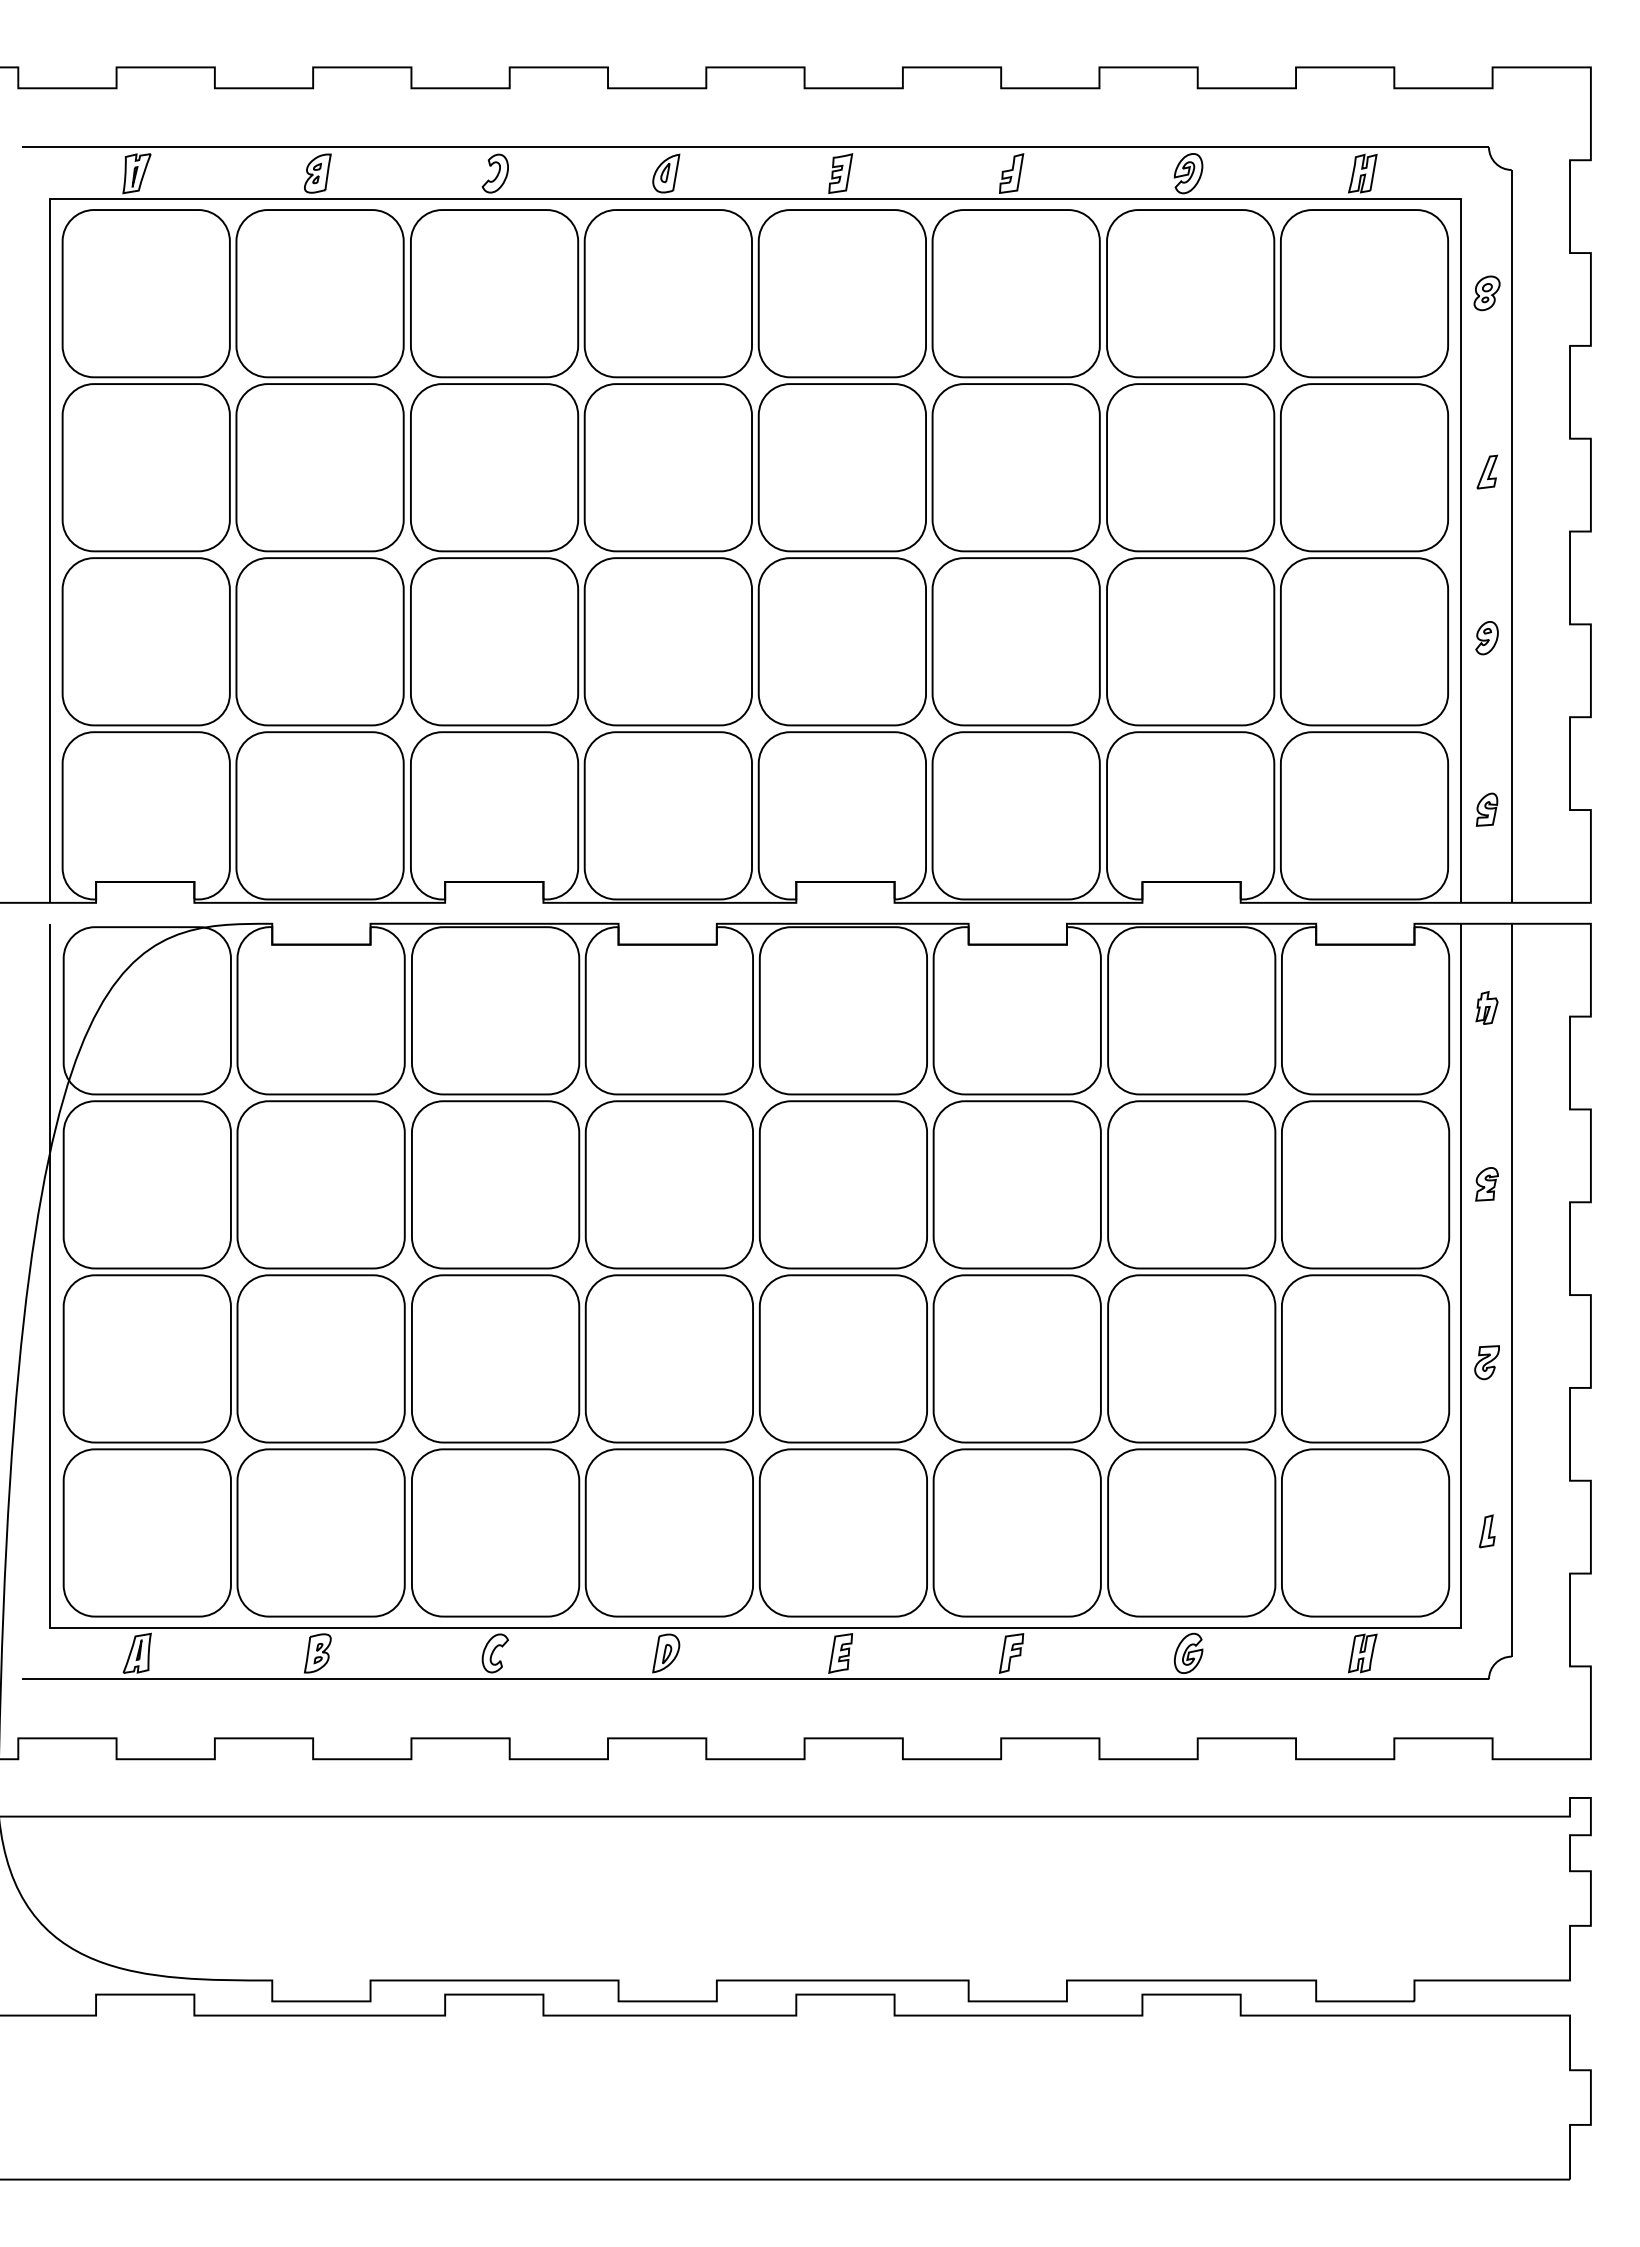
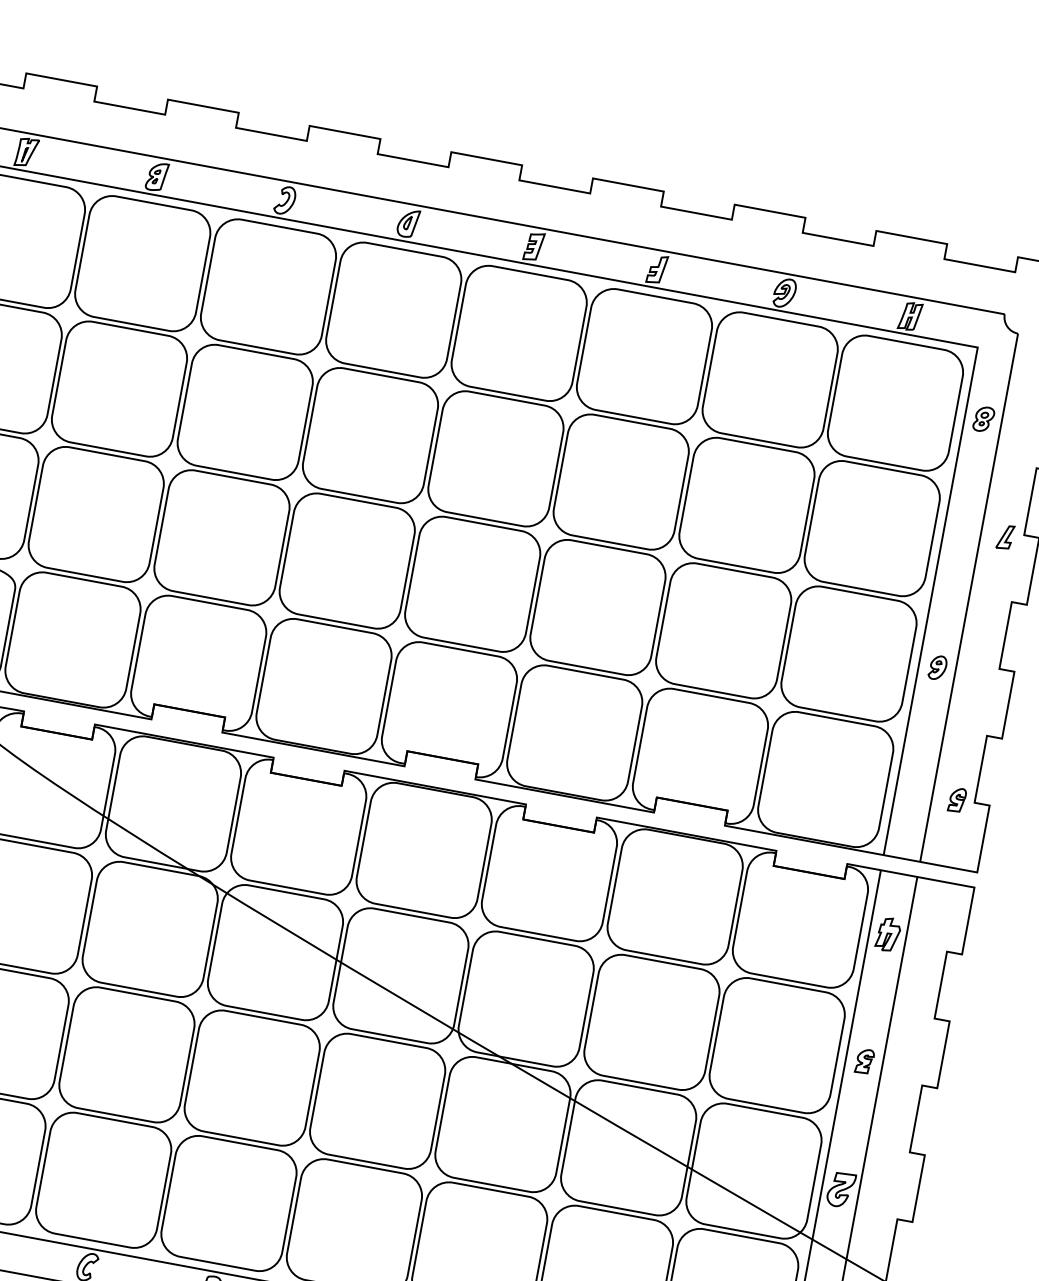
part: (1487, 471) -> (1005, 536), moved
part: (1486, 809) -> (956, 799), moved
part: (1486, 1007) -> (888, 933), size x1.4
part: (1486, 1362) -> (840, 1189), size x1.4

